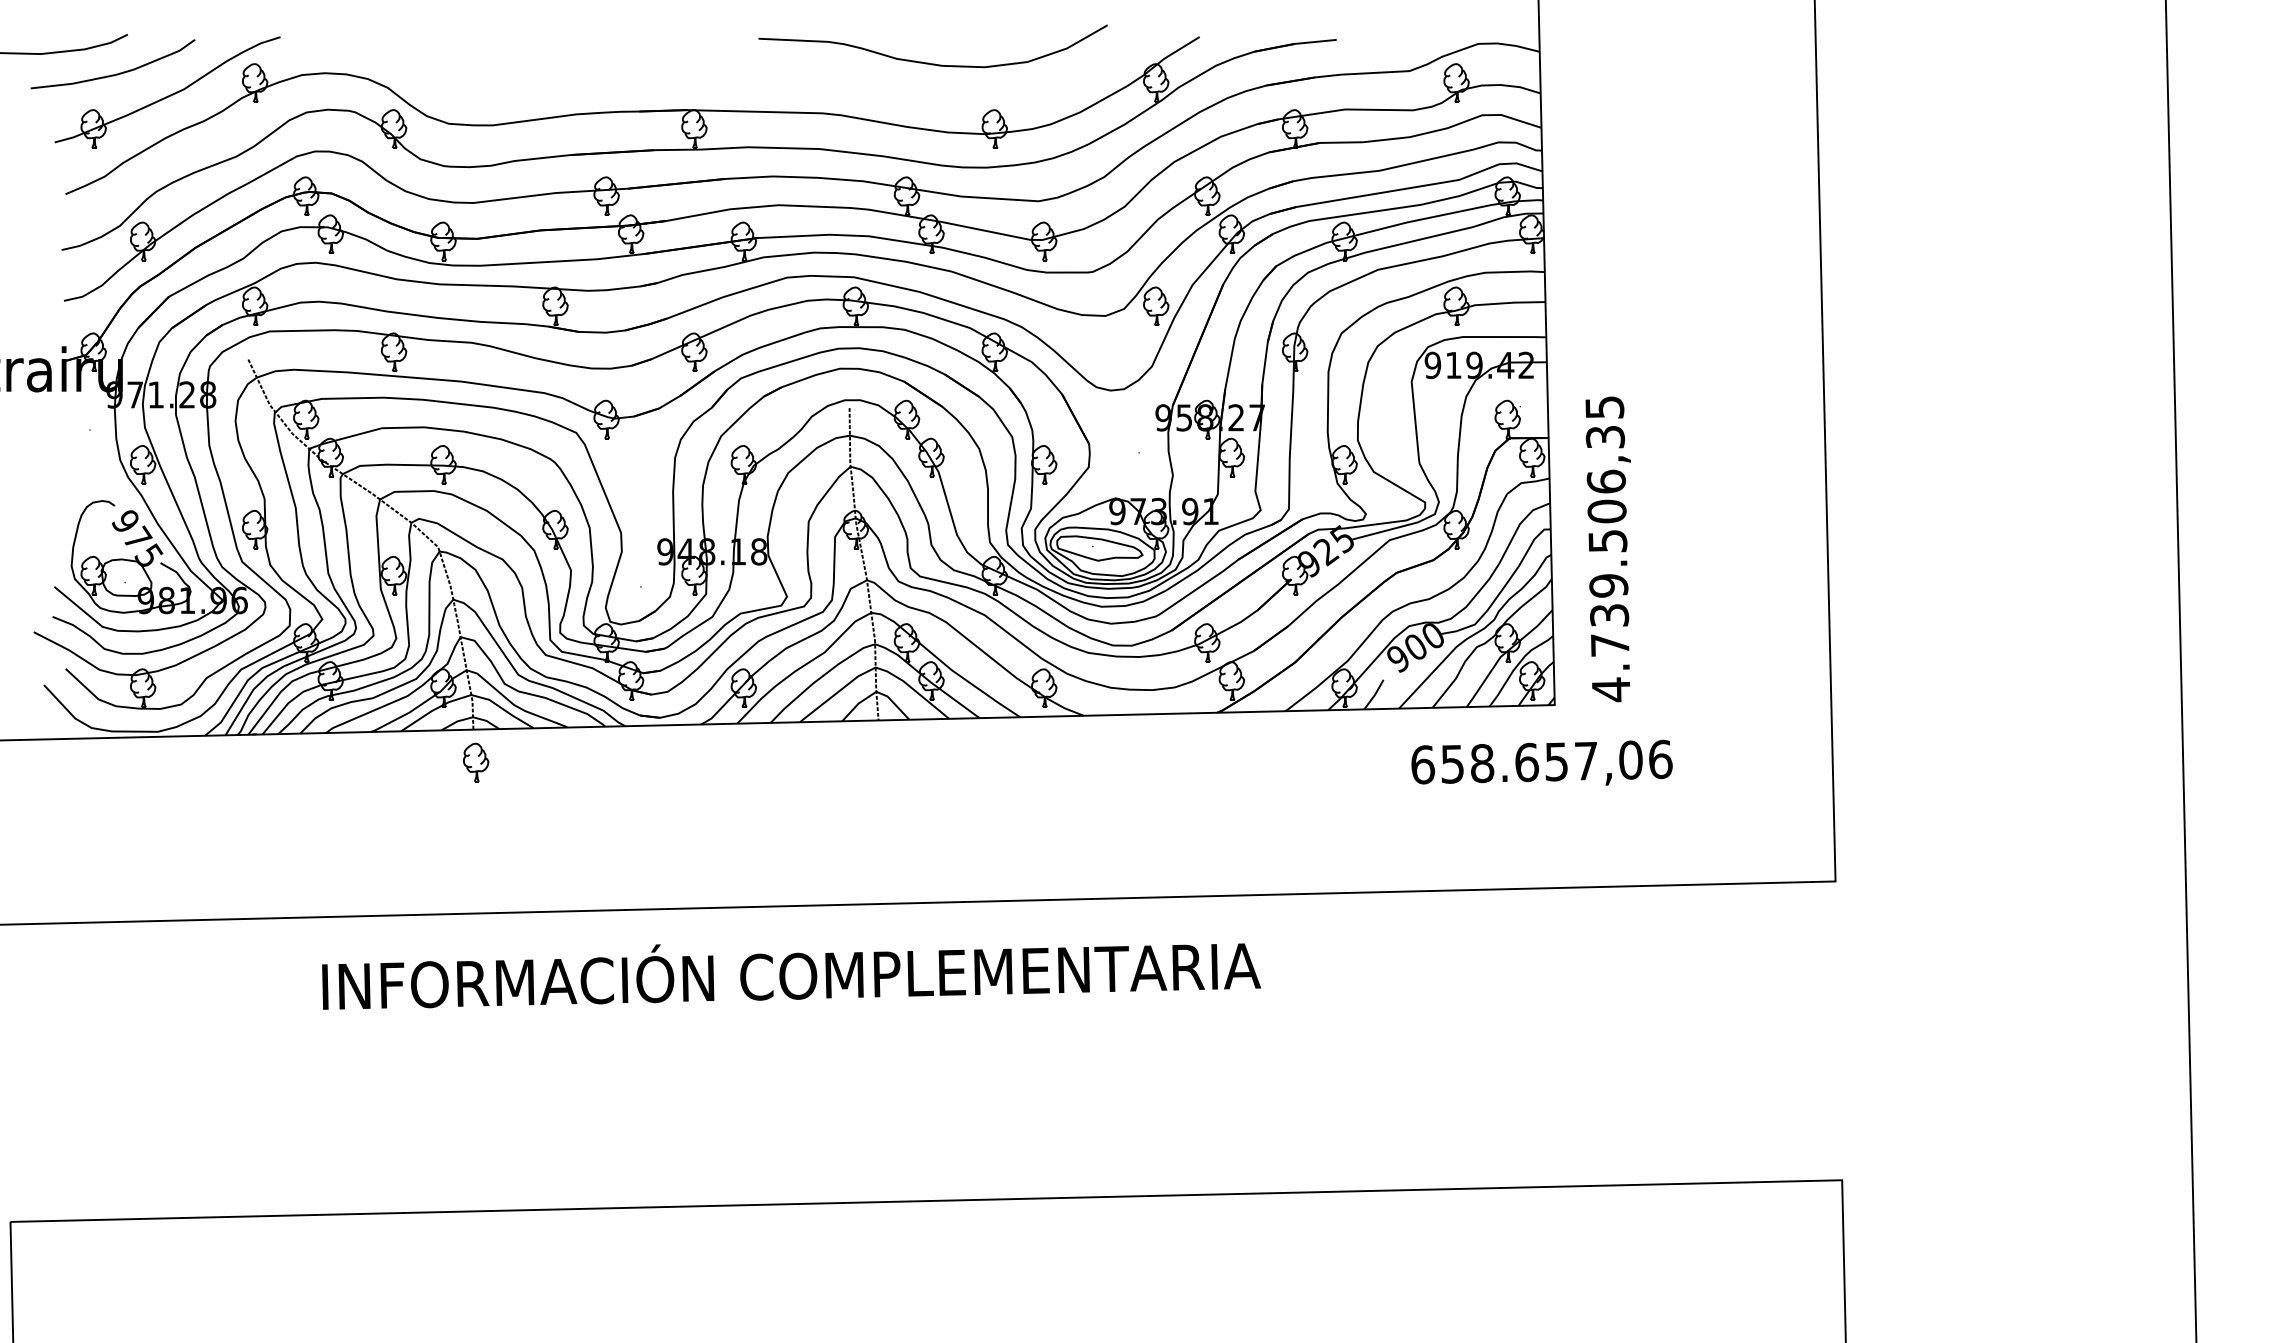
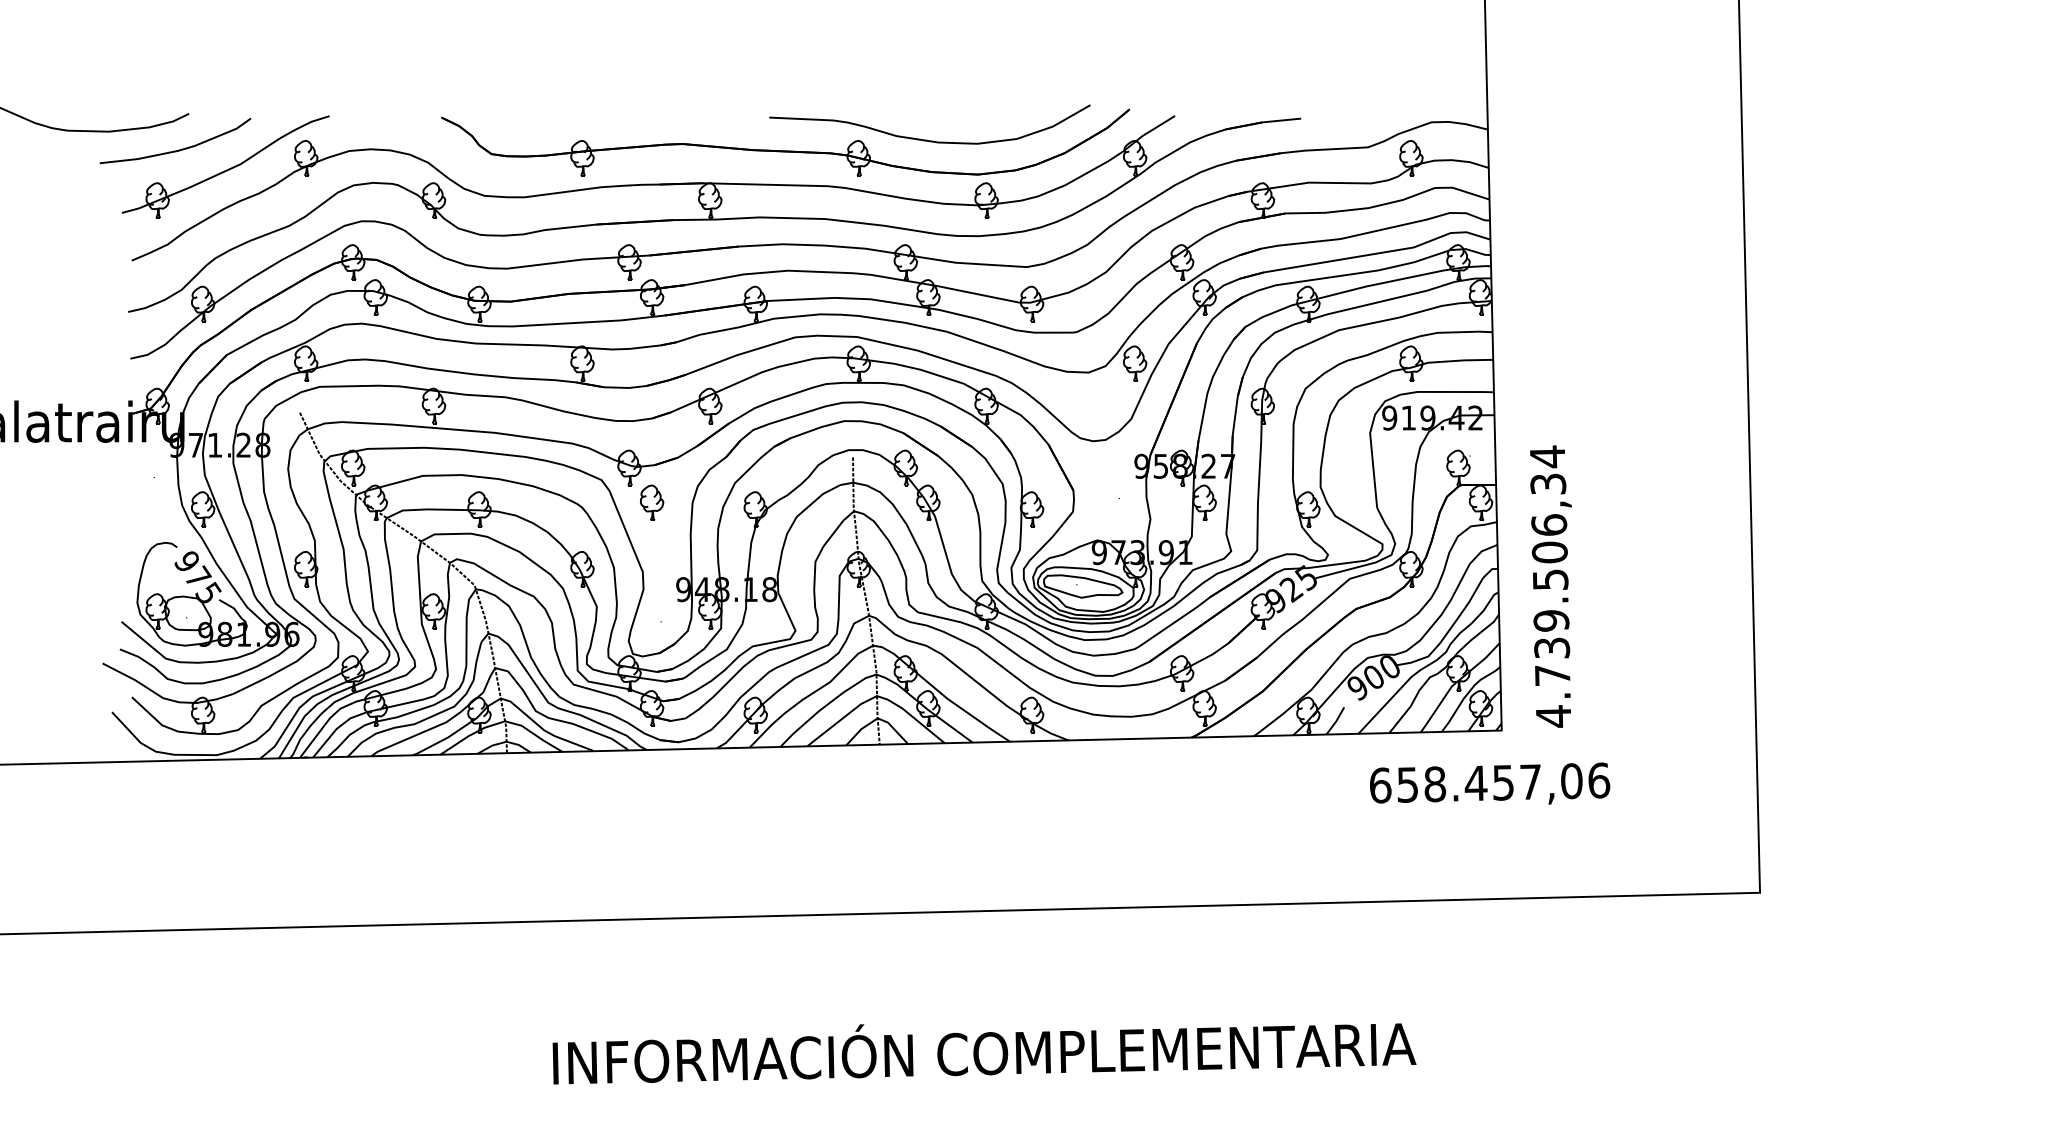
part: (775, 74) -> (784, 150), added
text: (1604, 407) -> (1547, 456), 4.739.506,35 -> 4.739.506,34
part: (476, 762) -> (652, 502), moved
text: (1526, 762) -> (1475, 783), 658.657,06 -> 658.457,06
text: (791, 976) -> (984, 1053), moved

